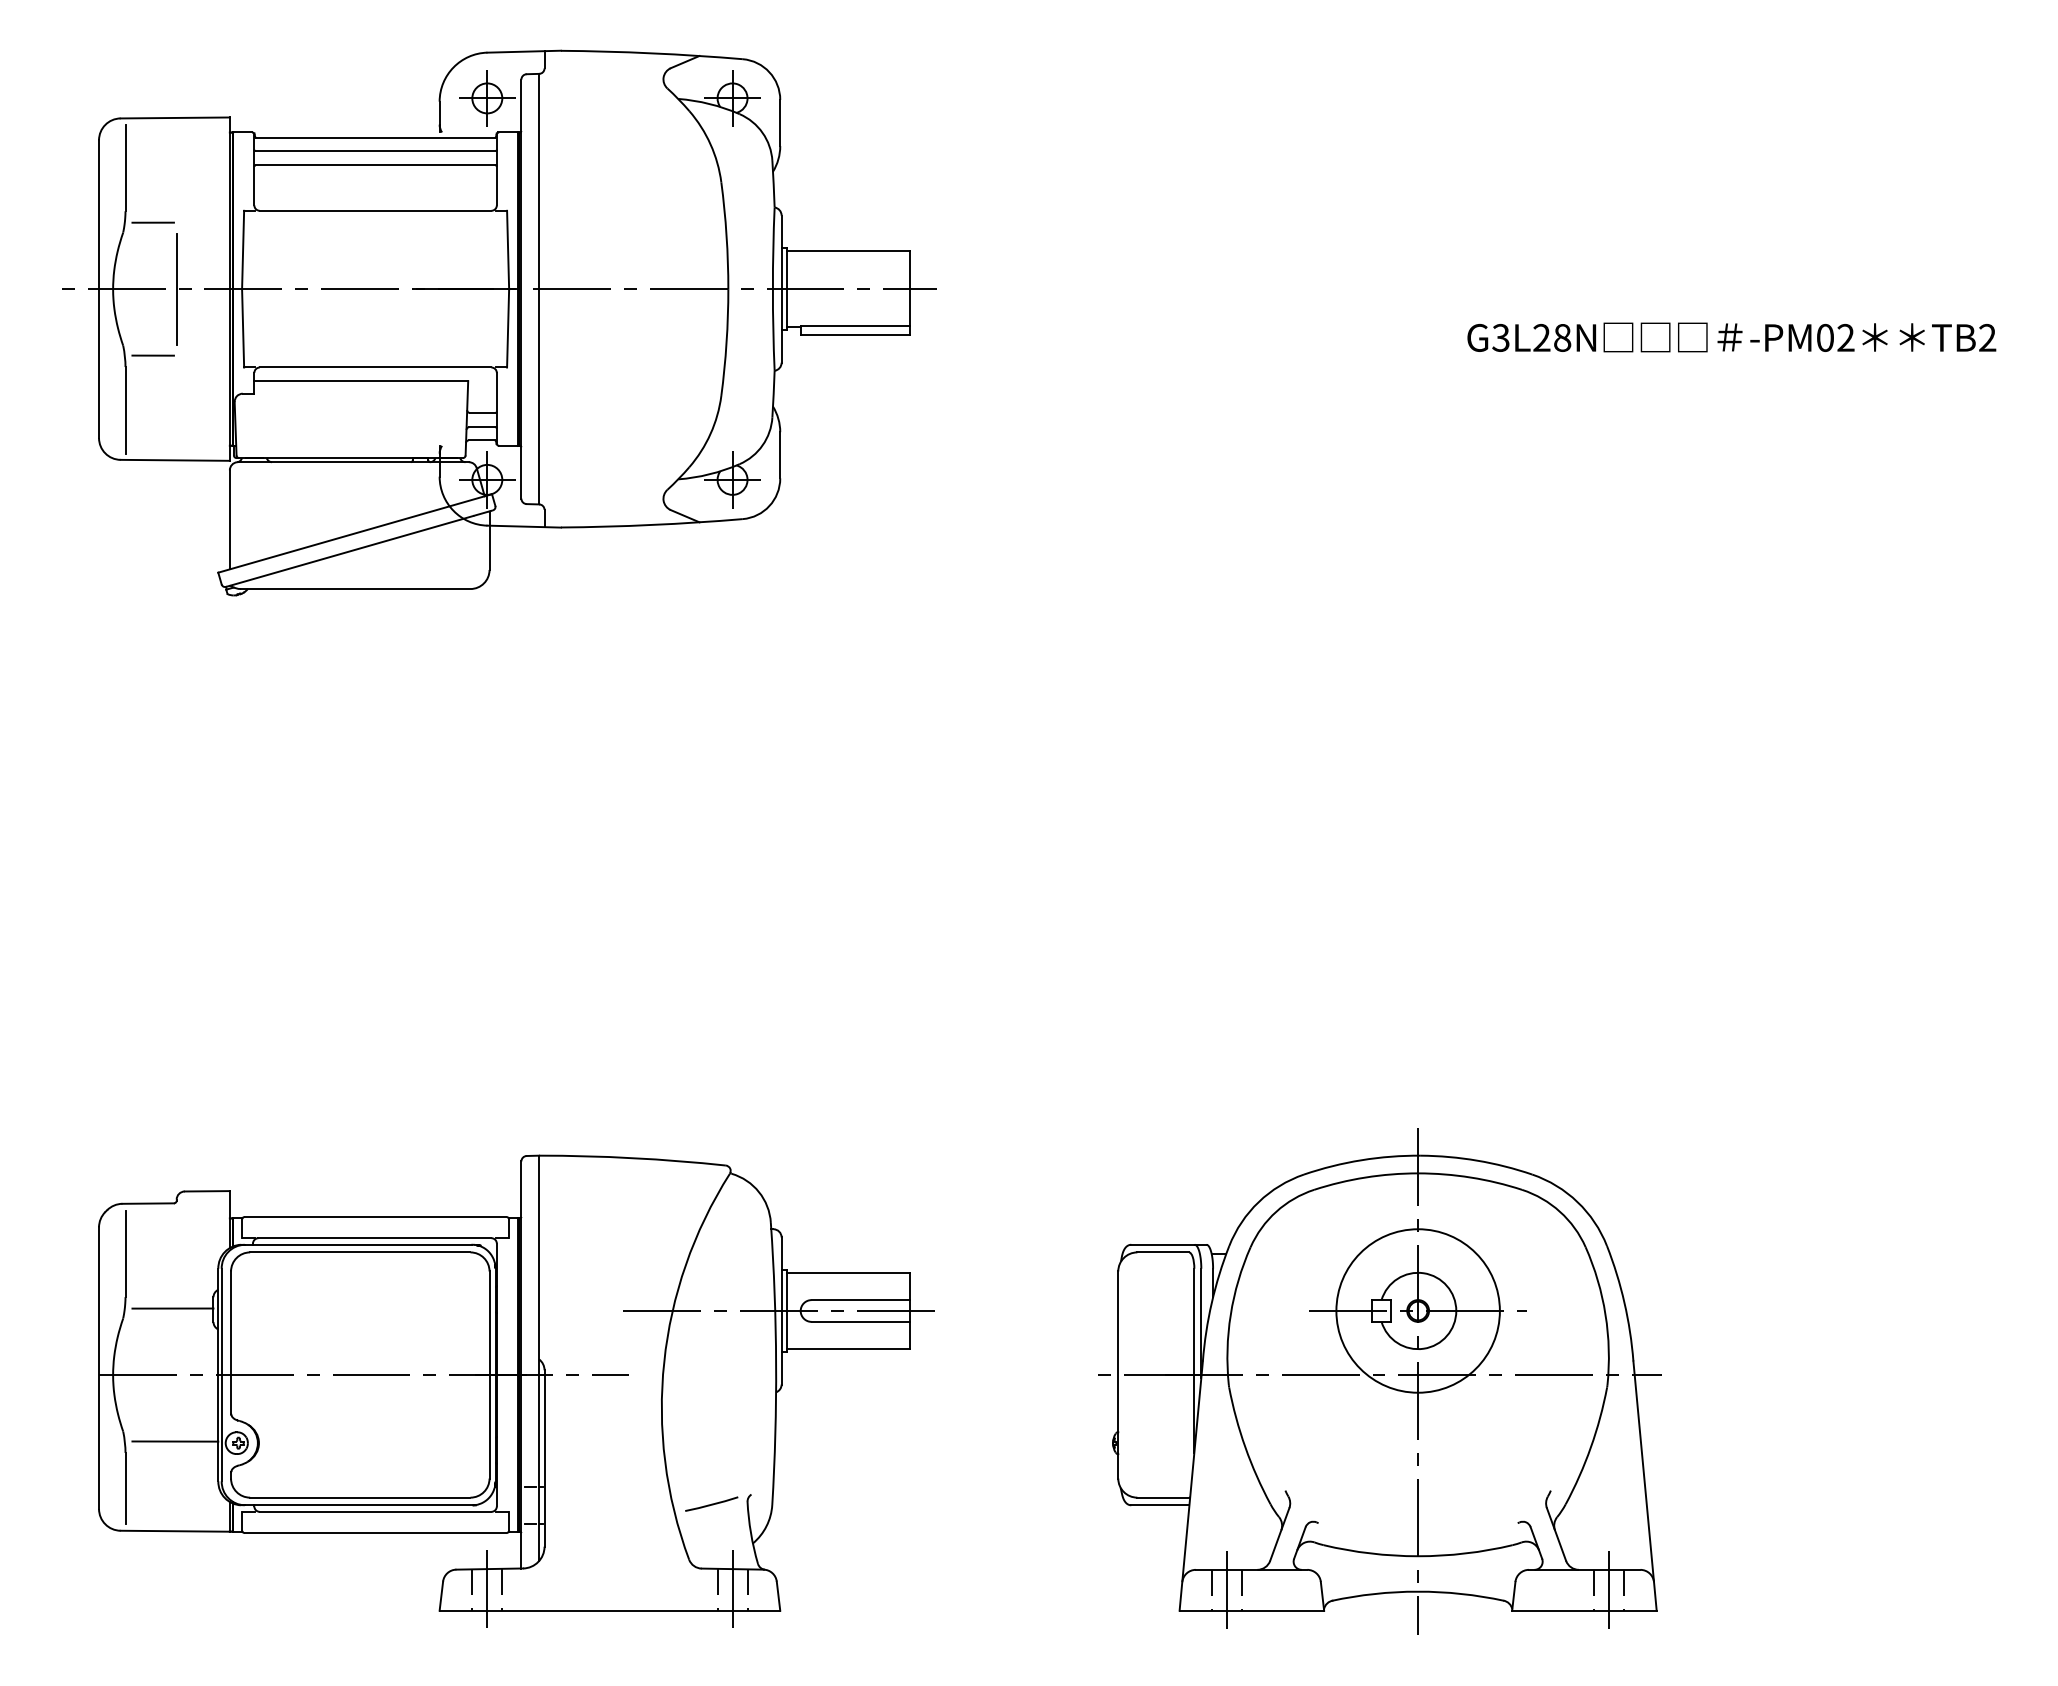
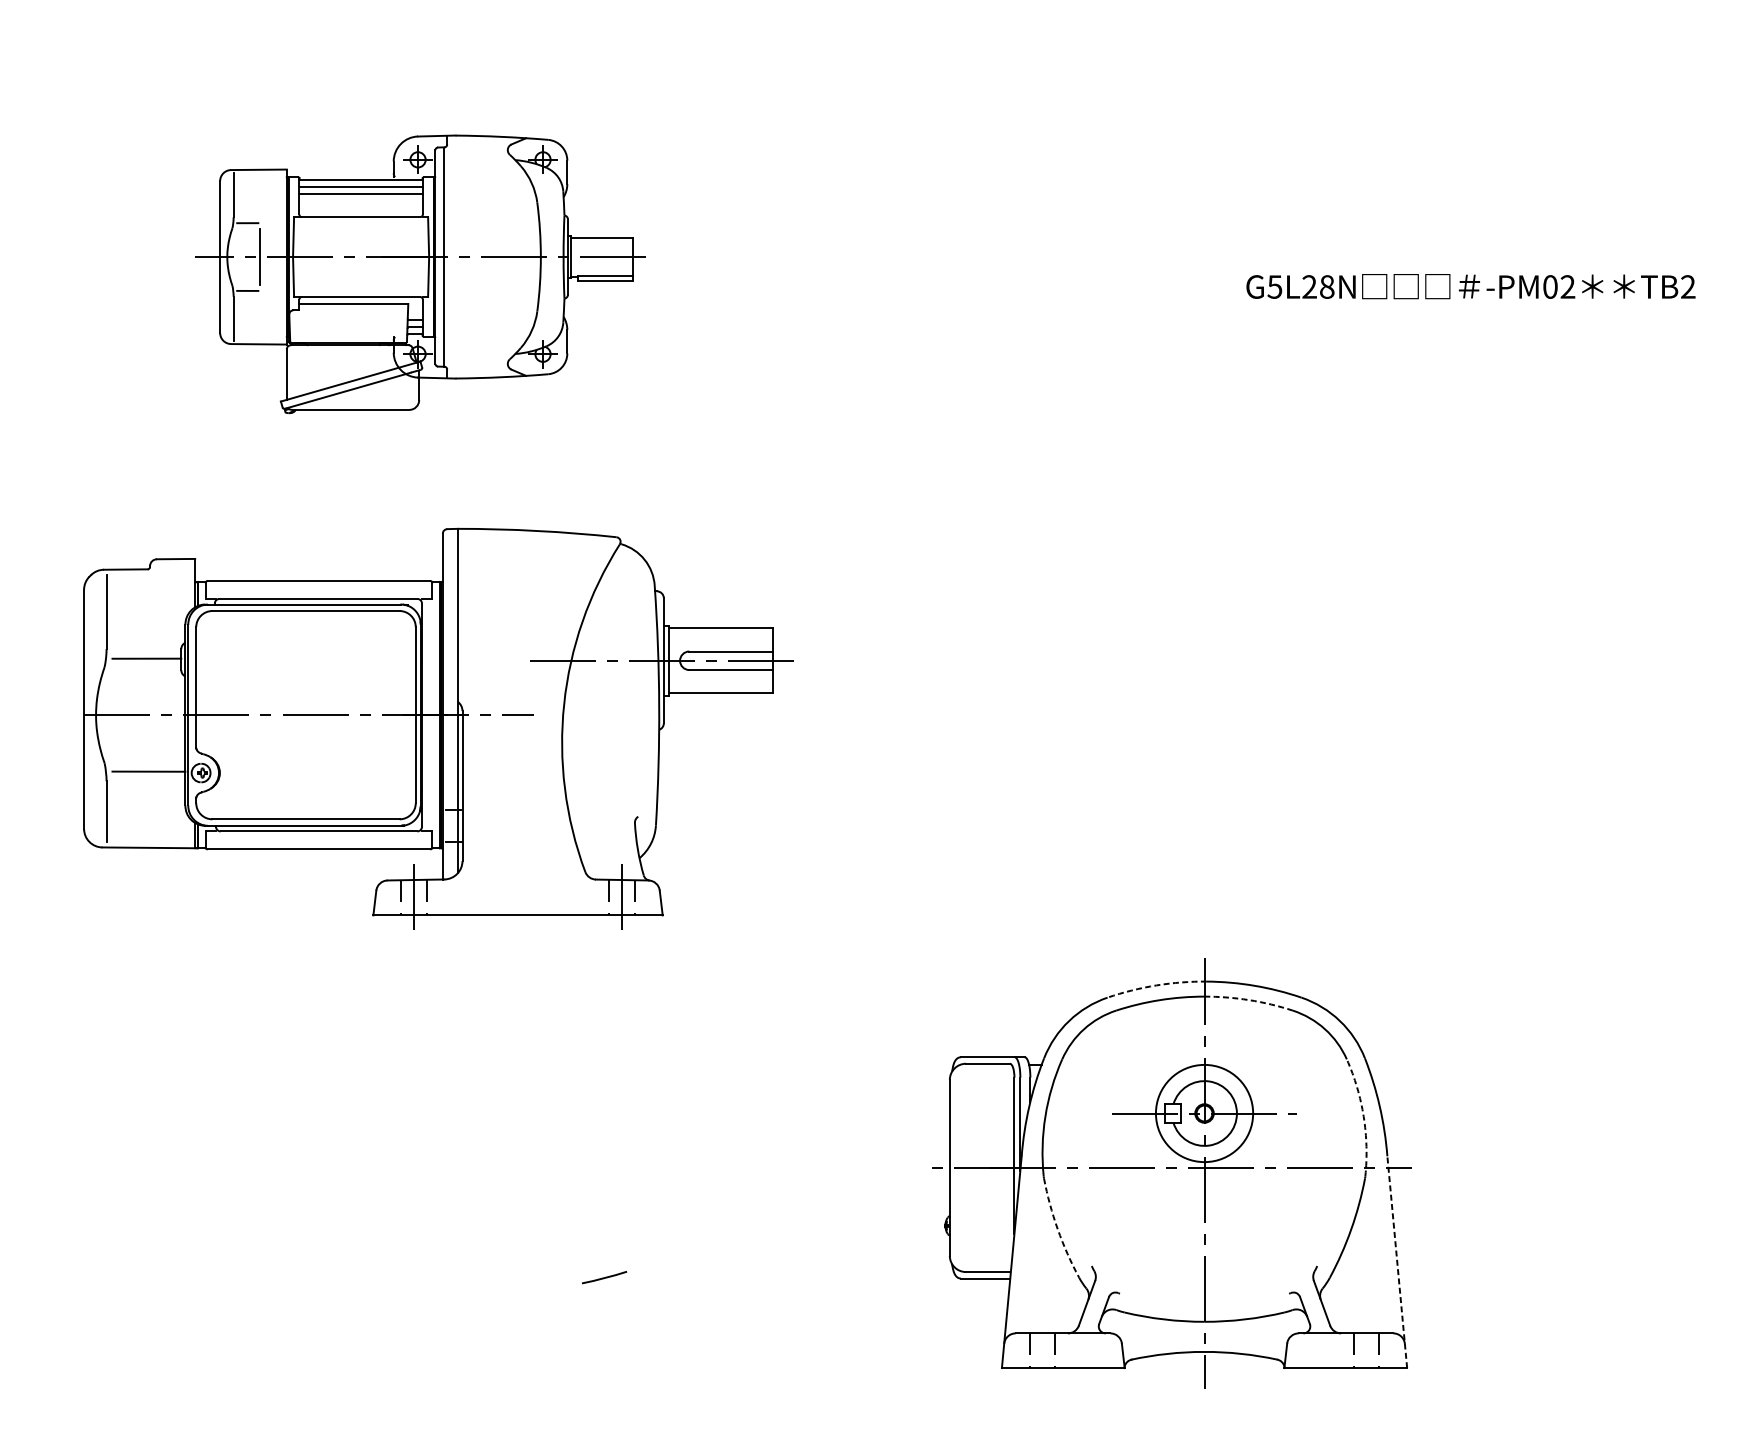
part: (499, 322) -> (424, 273), size x0.6
text: (1501, 337) -> (1275, 286), G3L28N -> G5L28N
arc: (1361, 1160) -> (1156, 985), solid -> dashed
arc: (1470, 1177) -> (1249, 1000), solid -> dashed
circle: (1417, 1310) -> (1203, 1113), size x0.7
arc: (1605, 1314) -> (1363, 1116), solid -> dashed
part: (516, 1390) -> (438, 728), moved
arc: (1245, 1447) -> (1057, 1229), solid -> dashed
line: (1645, 1485) -> (1397, 1261), solid -> dashed
line: (1227, 1589) -> (1042, 1350), removed
line: (1608, 1589) -> (1366, 1350), removed

